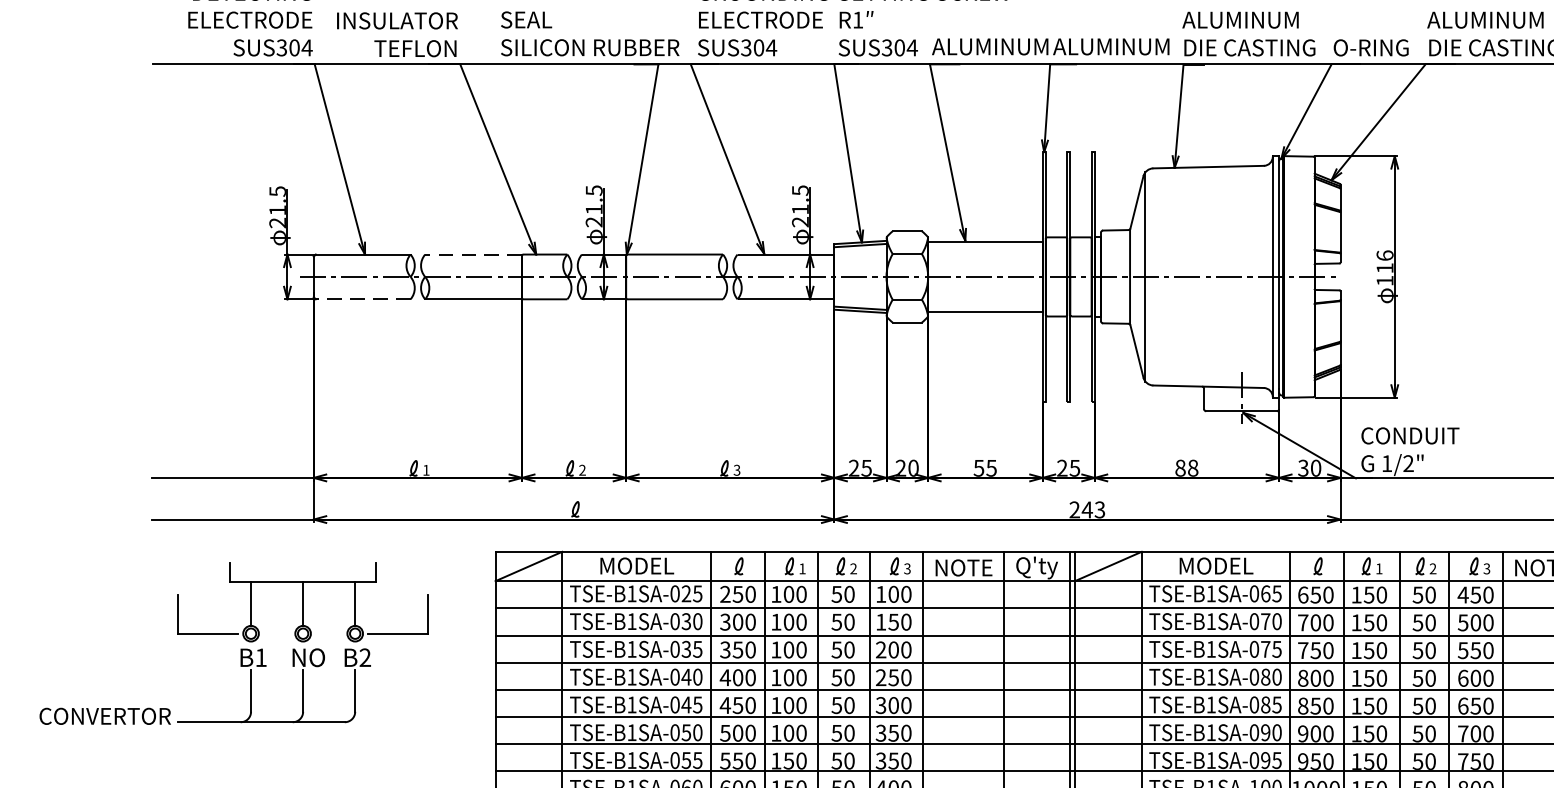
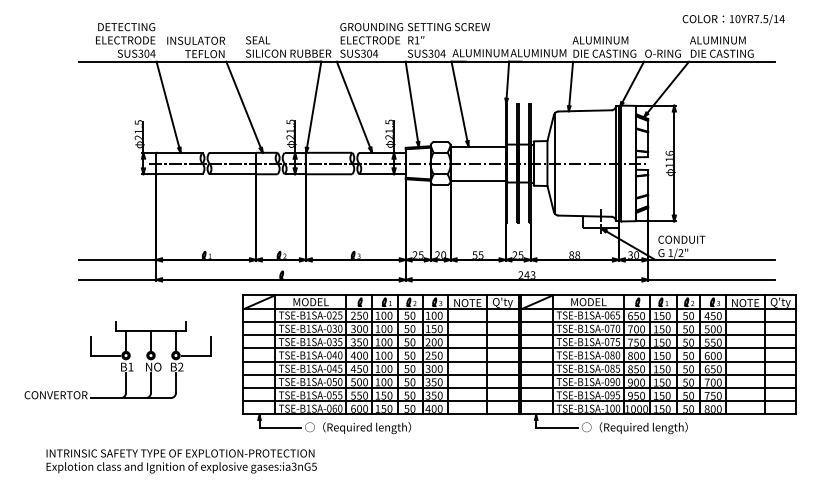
line: (473, 253) -> (232, 152), dashed -> solid
line: (362, 299) -> (179, 174), dashed -> solid
part: (233, 643) -> (117, 360), moved

